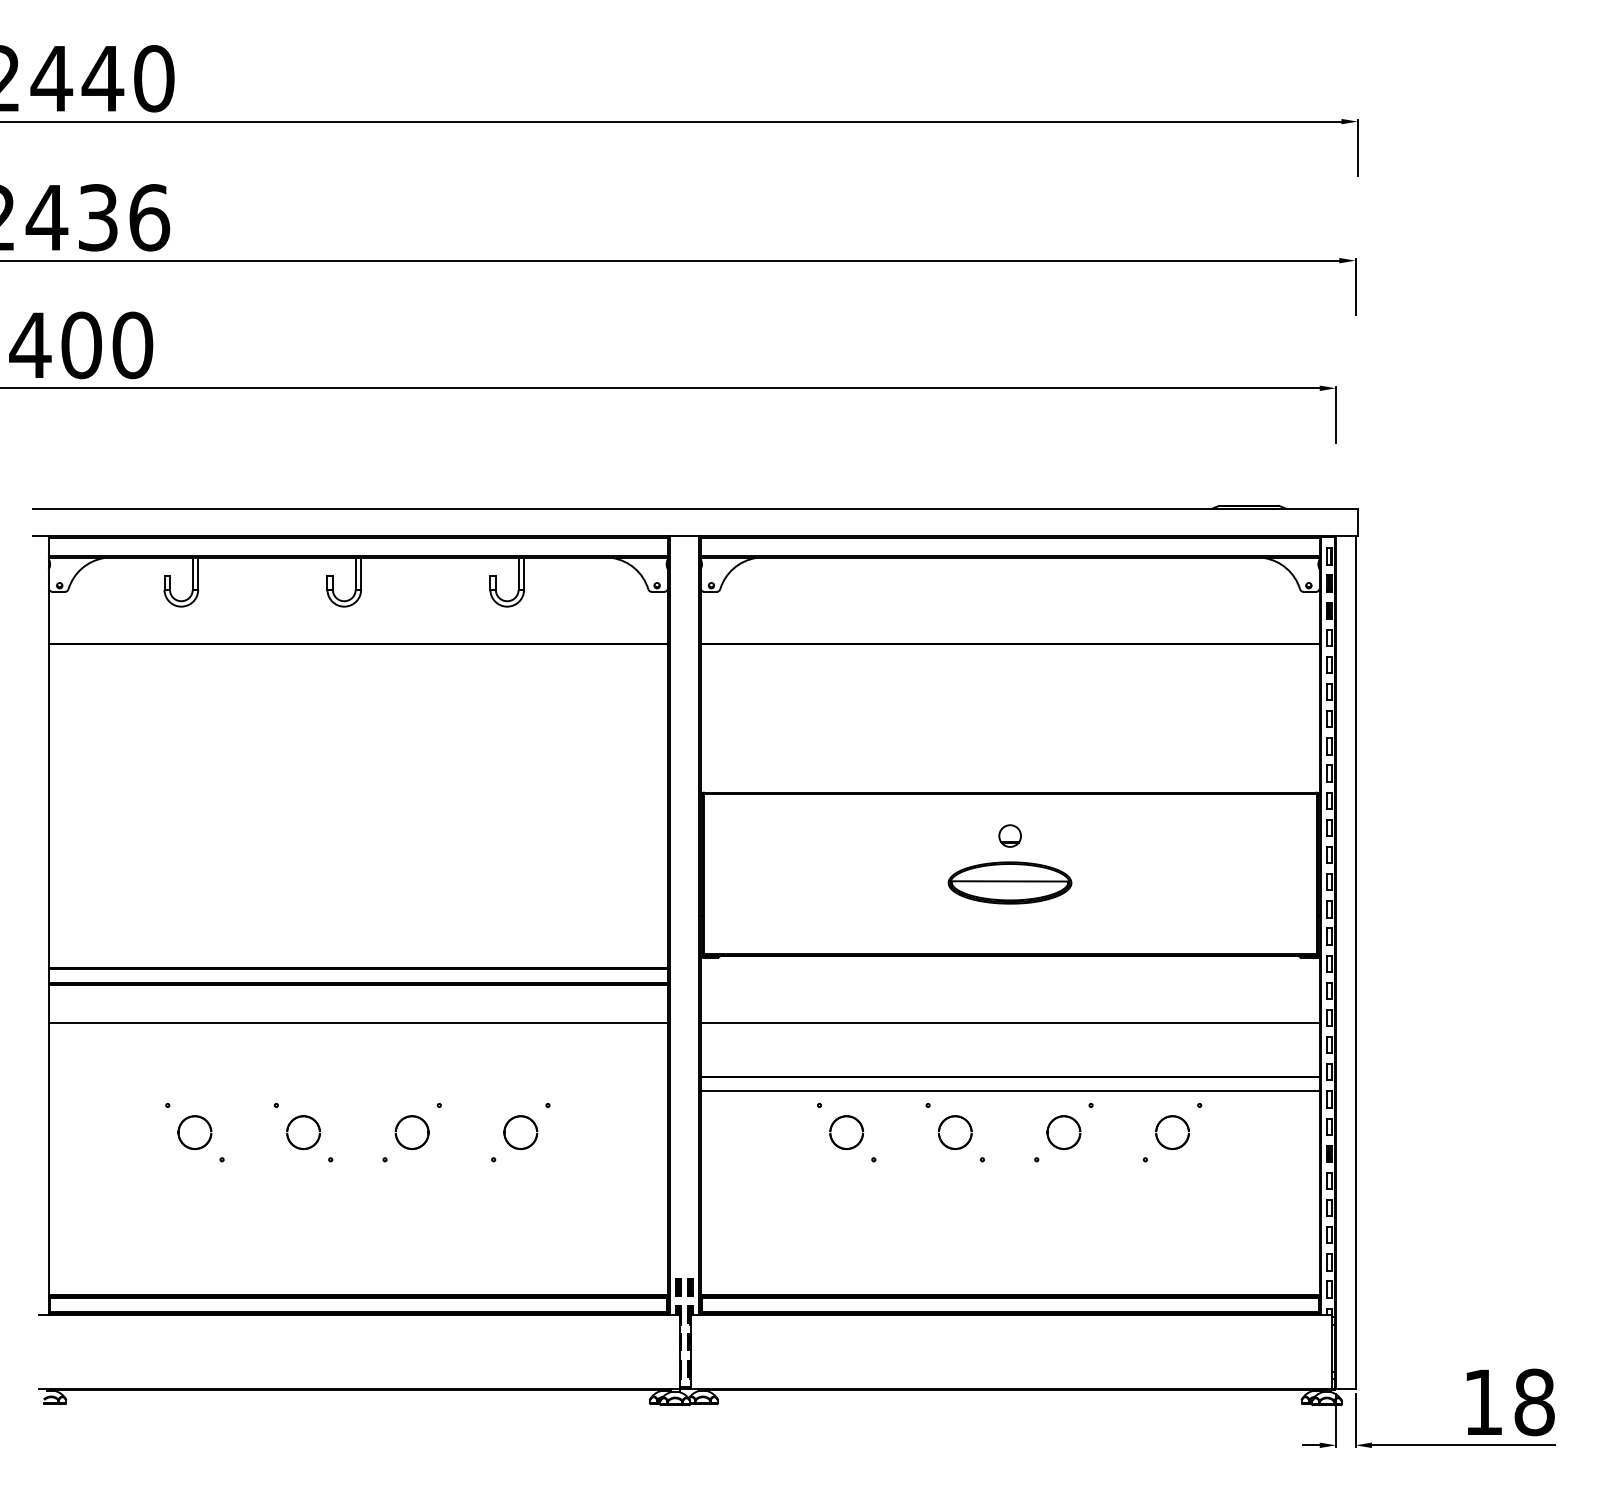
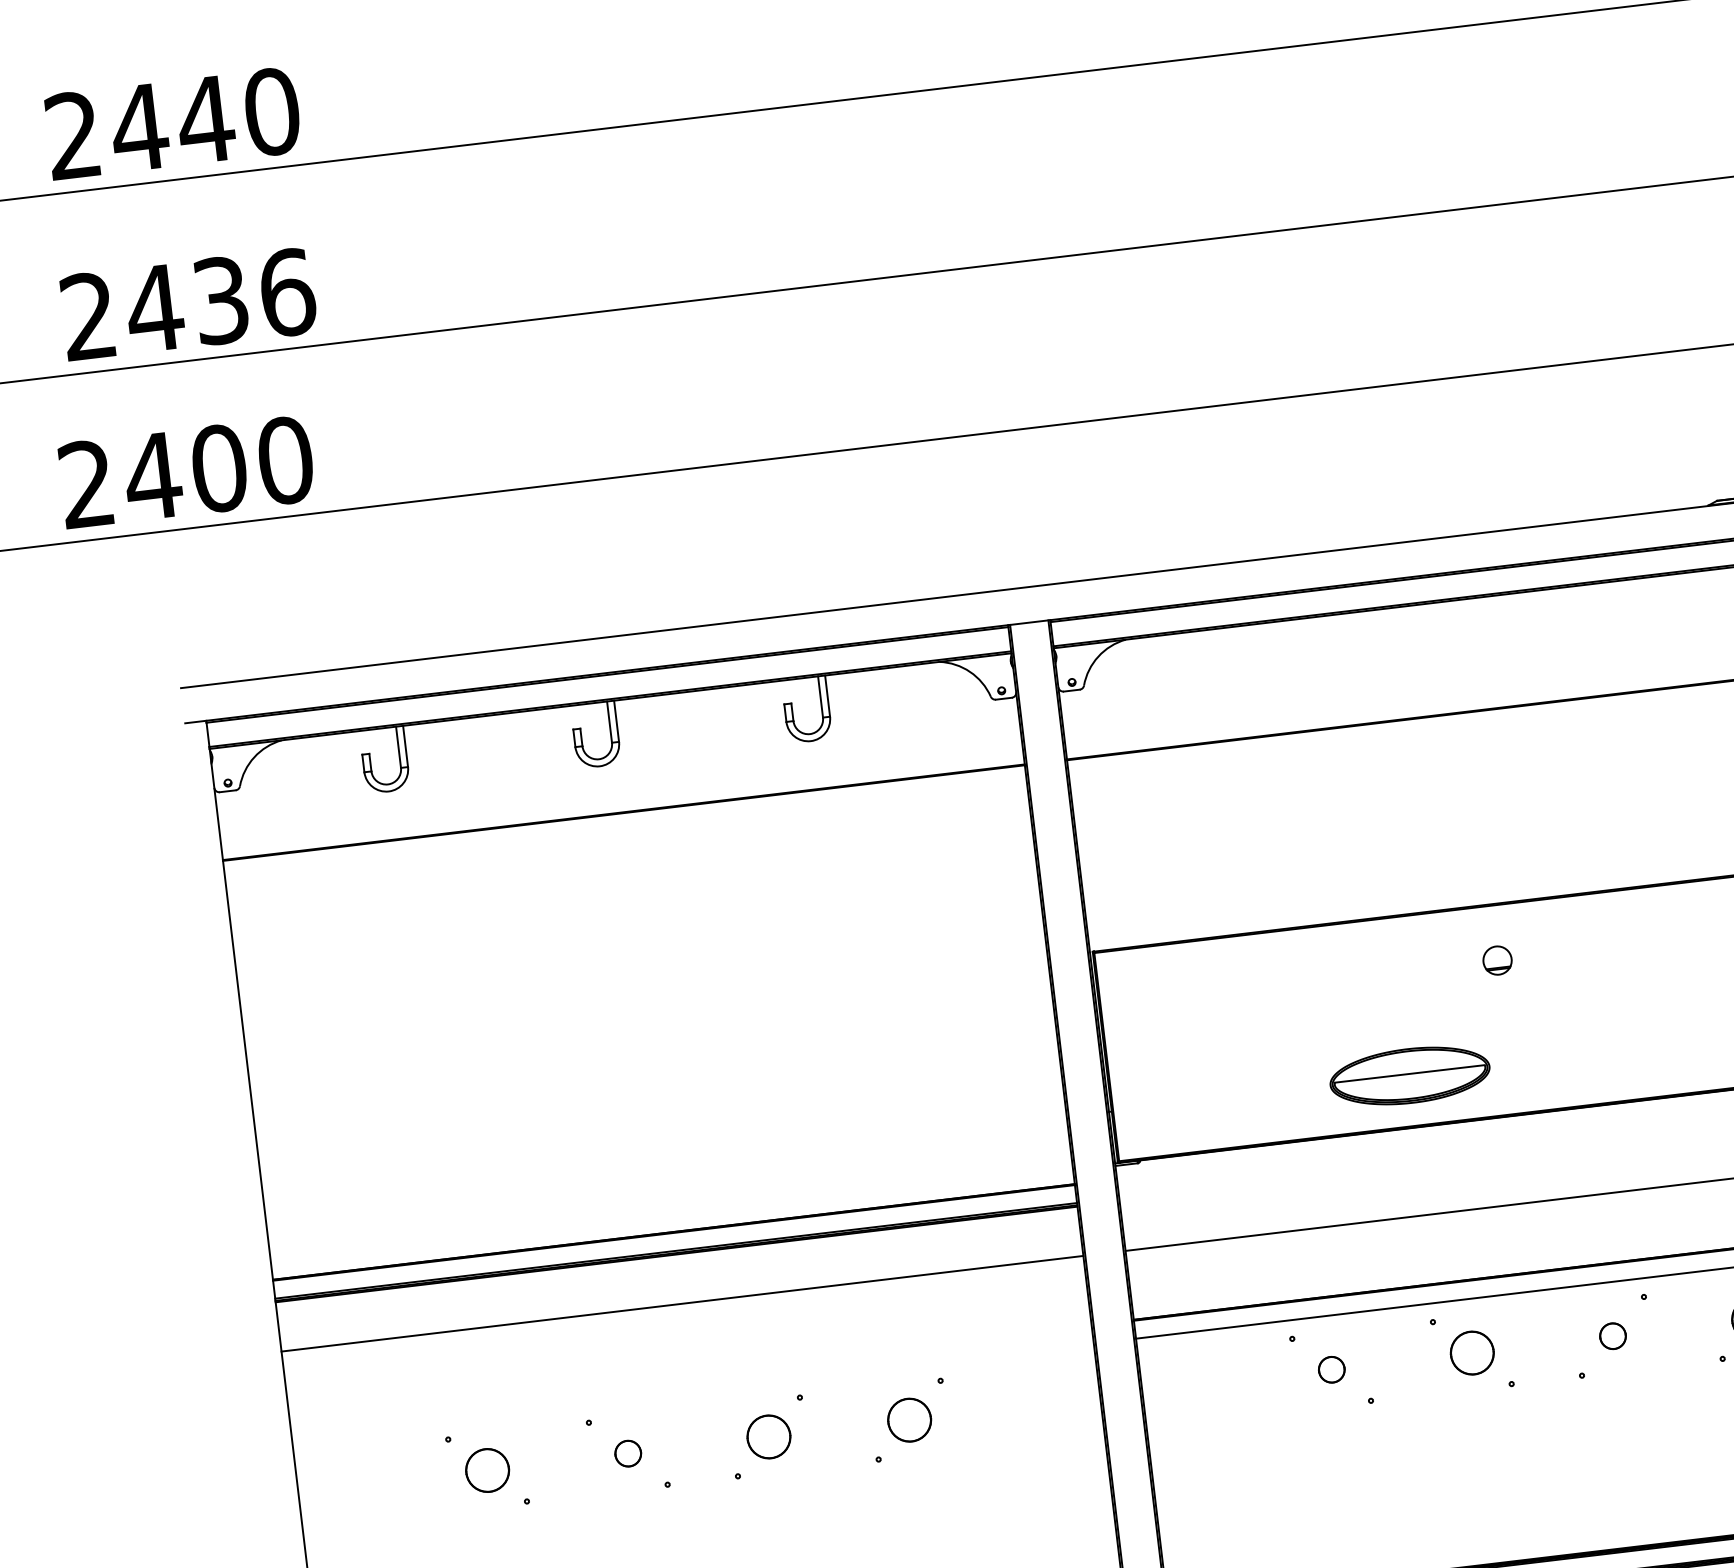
part: (1009, 882) -> (1409, 1075), moved
part: (303, 1132) -> (628, 1453), size x0.6
part: (846, 1132) -> (1331, 1369), size x0.6
part: (1063, 1132) -> (1612, 1336), size x0.6

